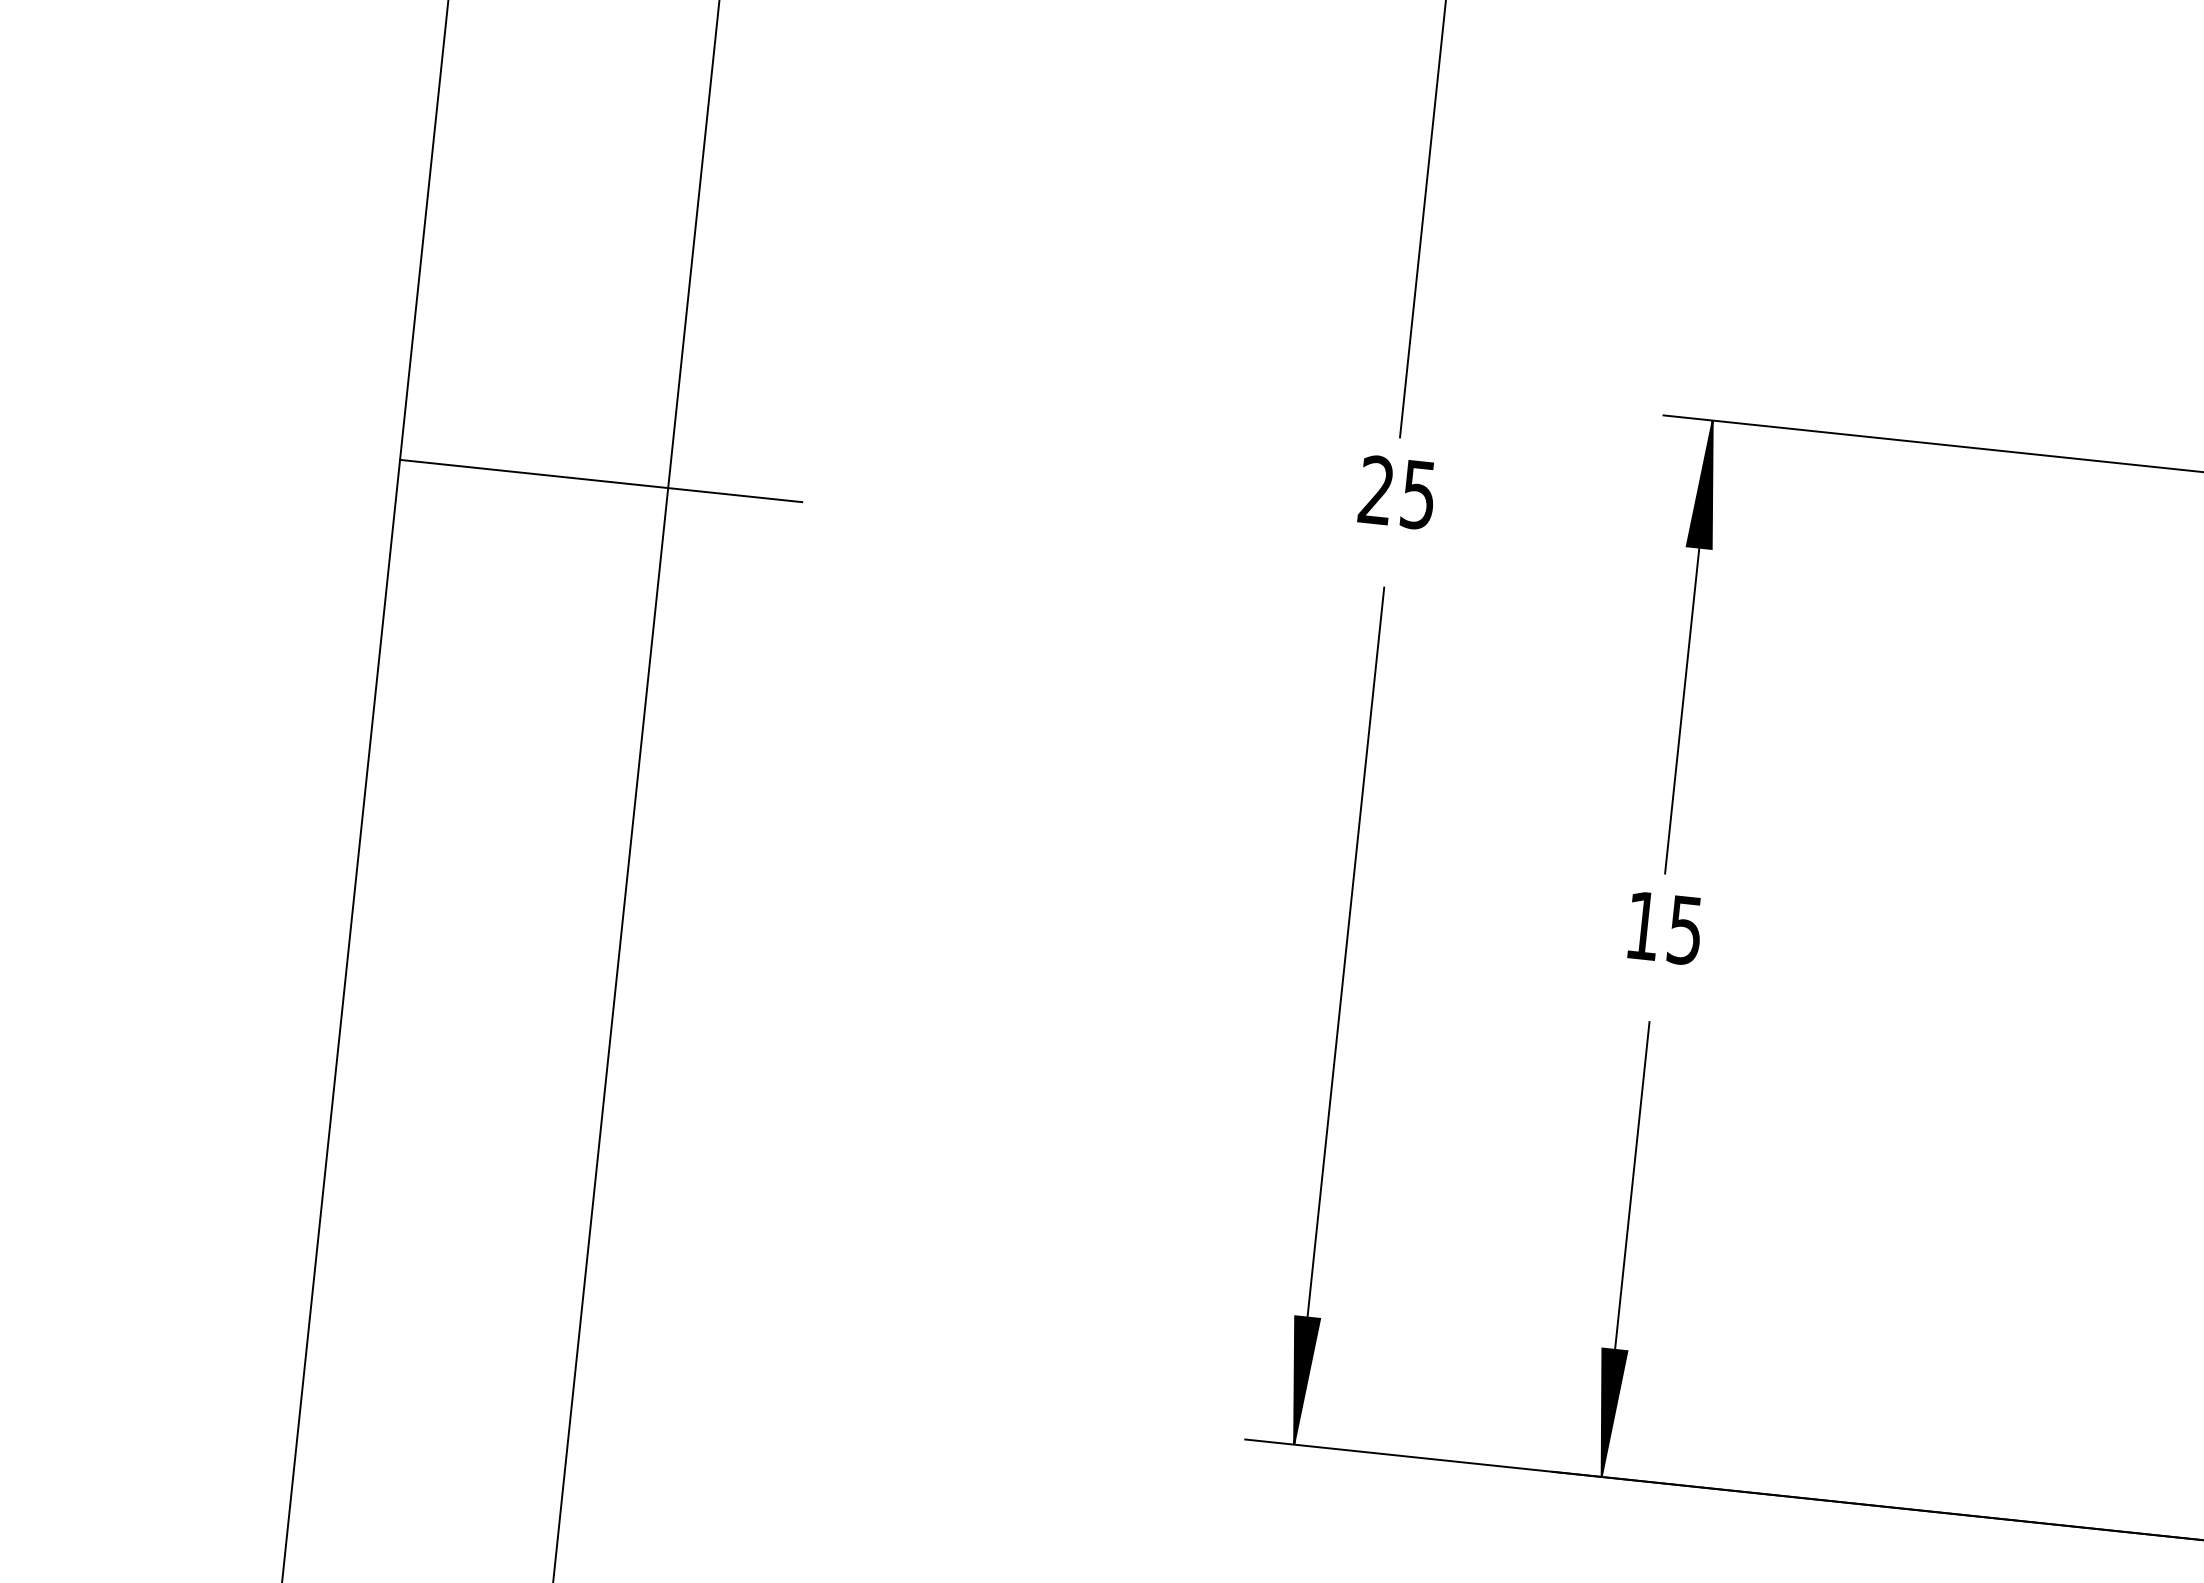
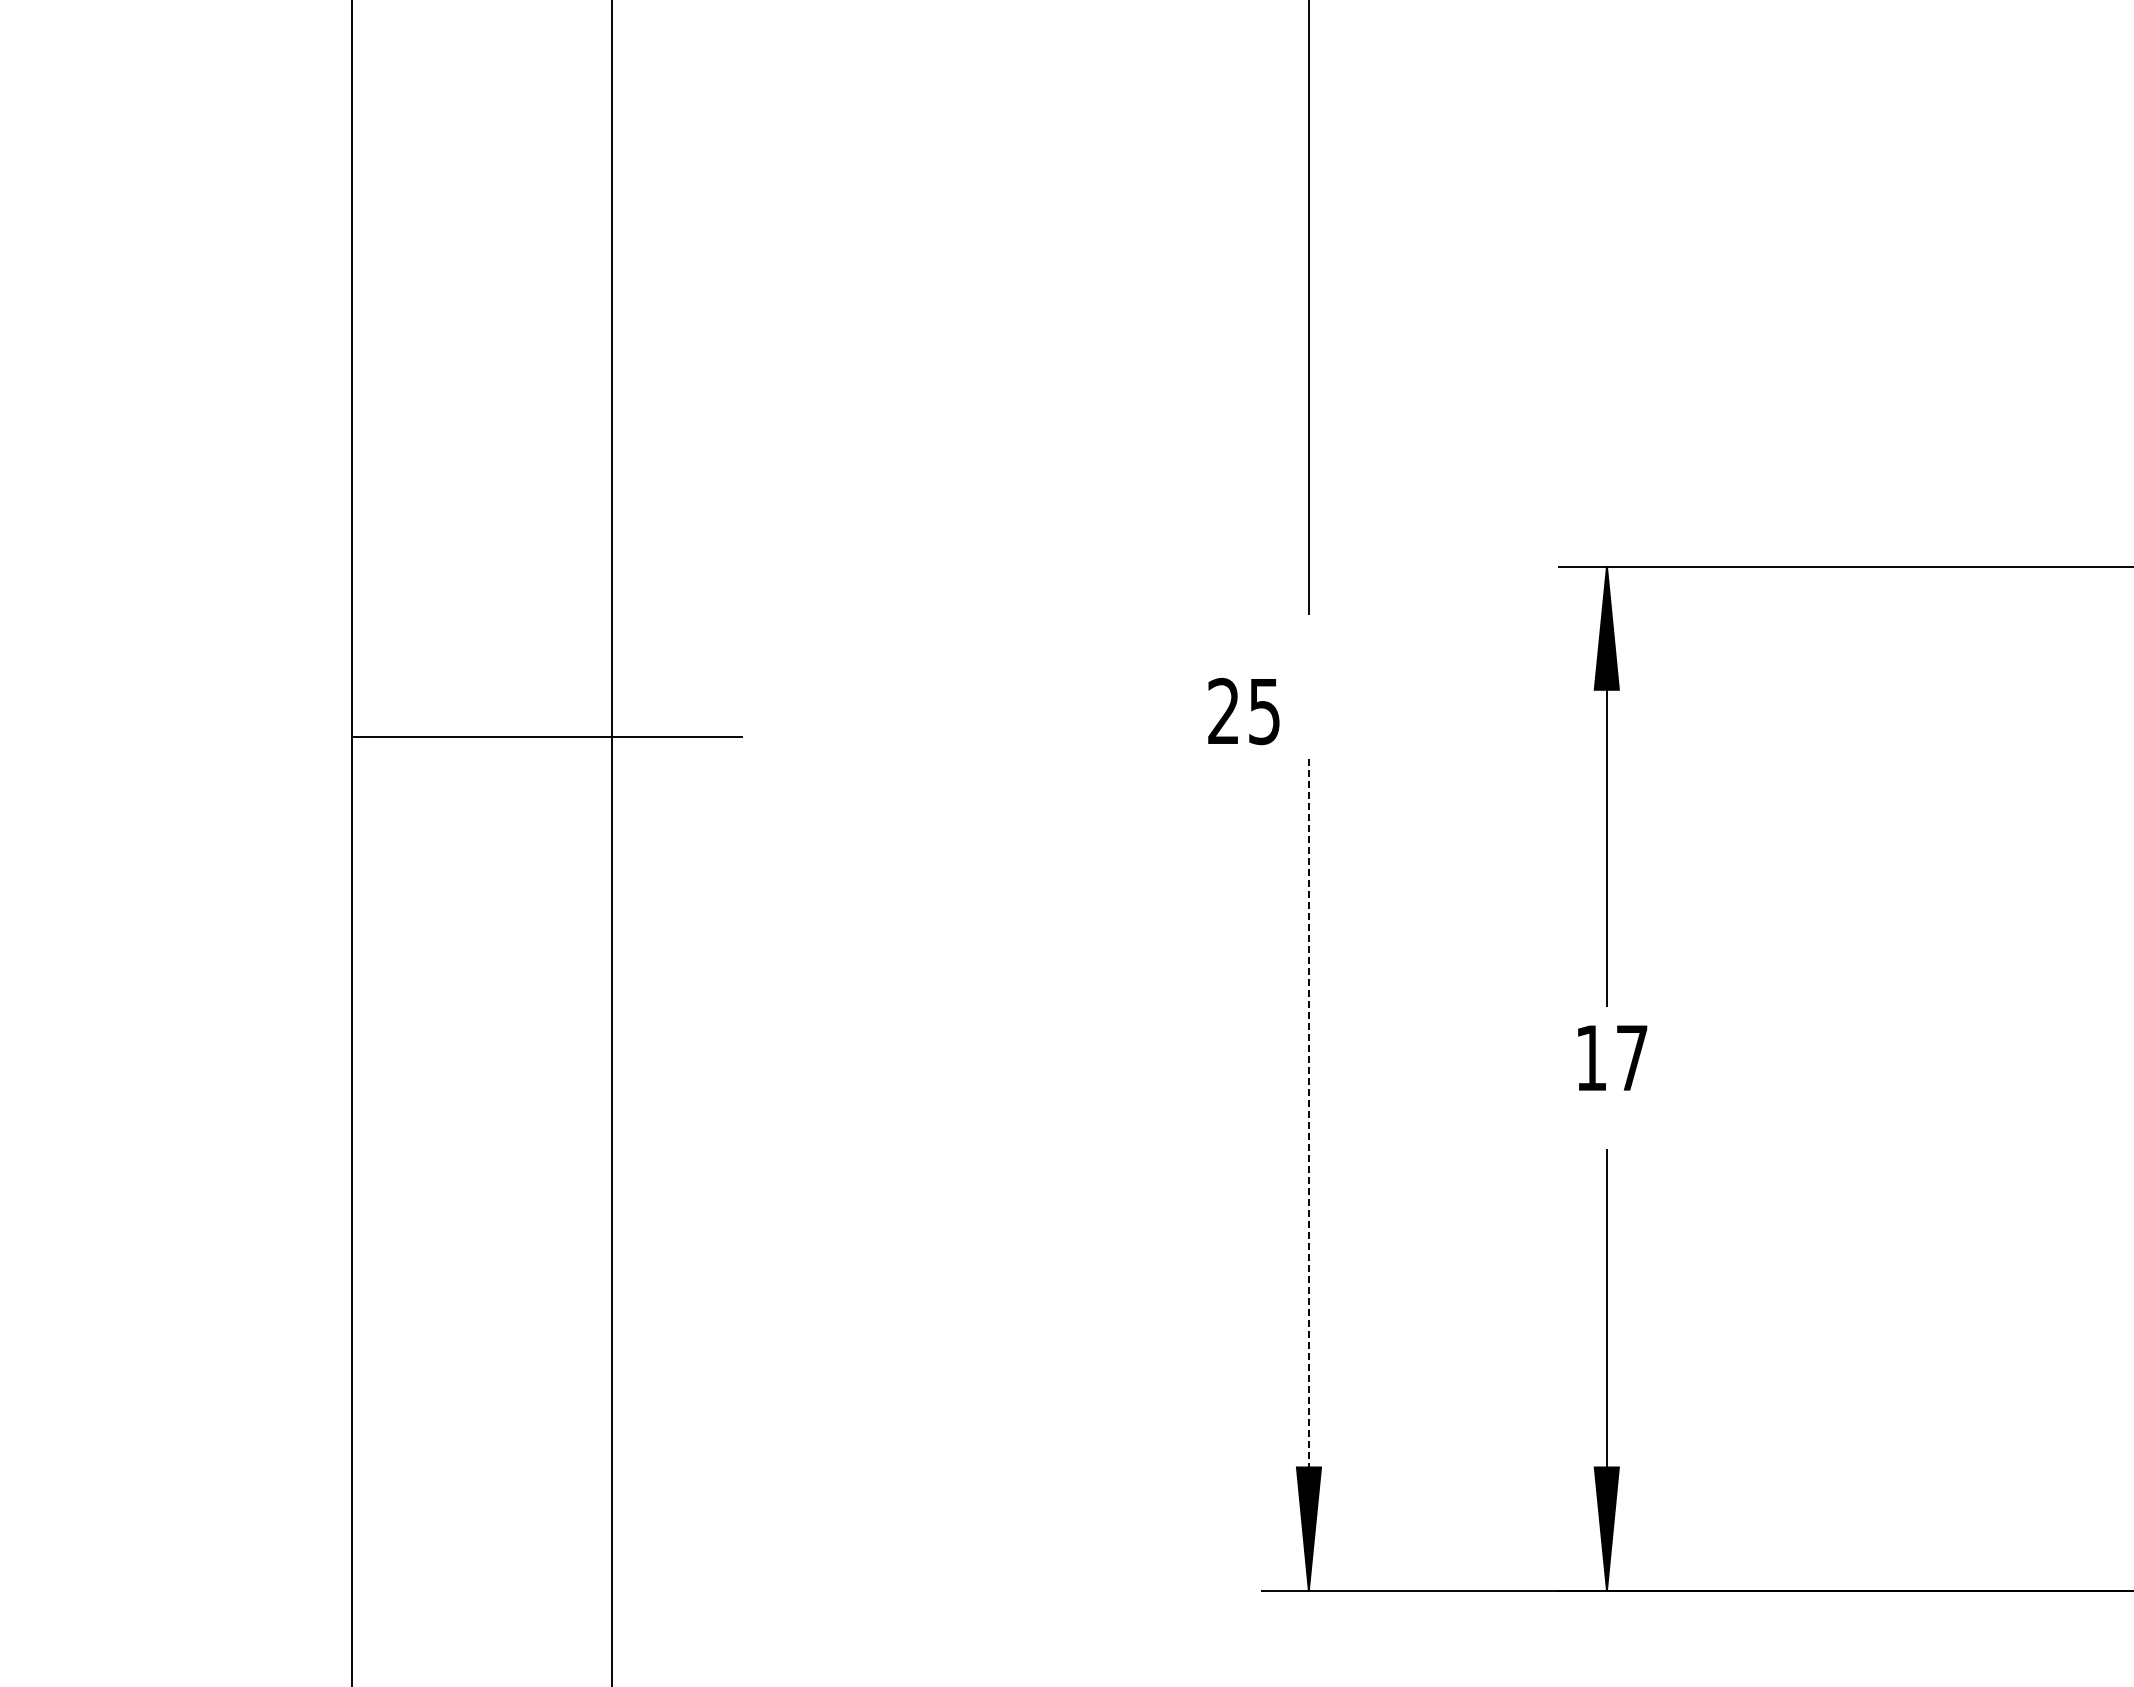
text: (1396, 492) -> (1243, 711), moved
text: (1684, 930) -> (1631, 1058), 15 -> 17
line: (1338, 1015) -> (1308, 1174), solid -> dashed

